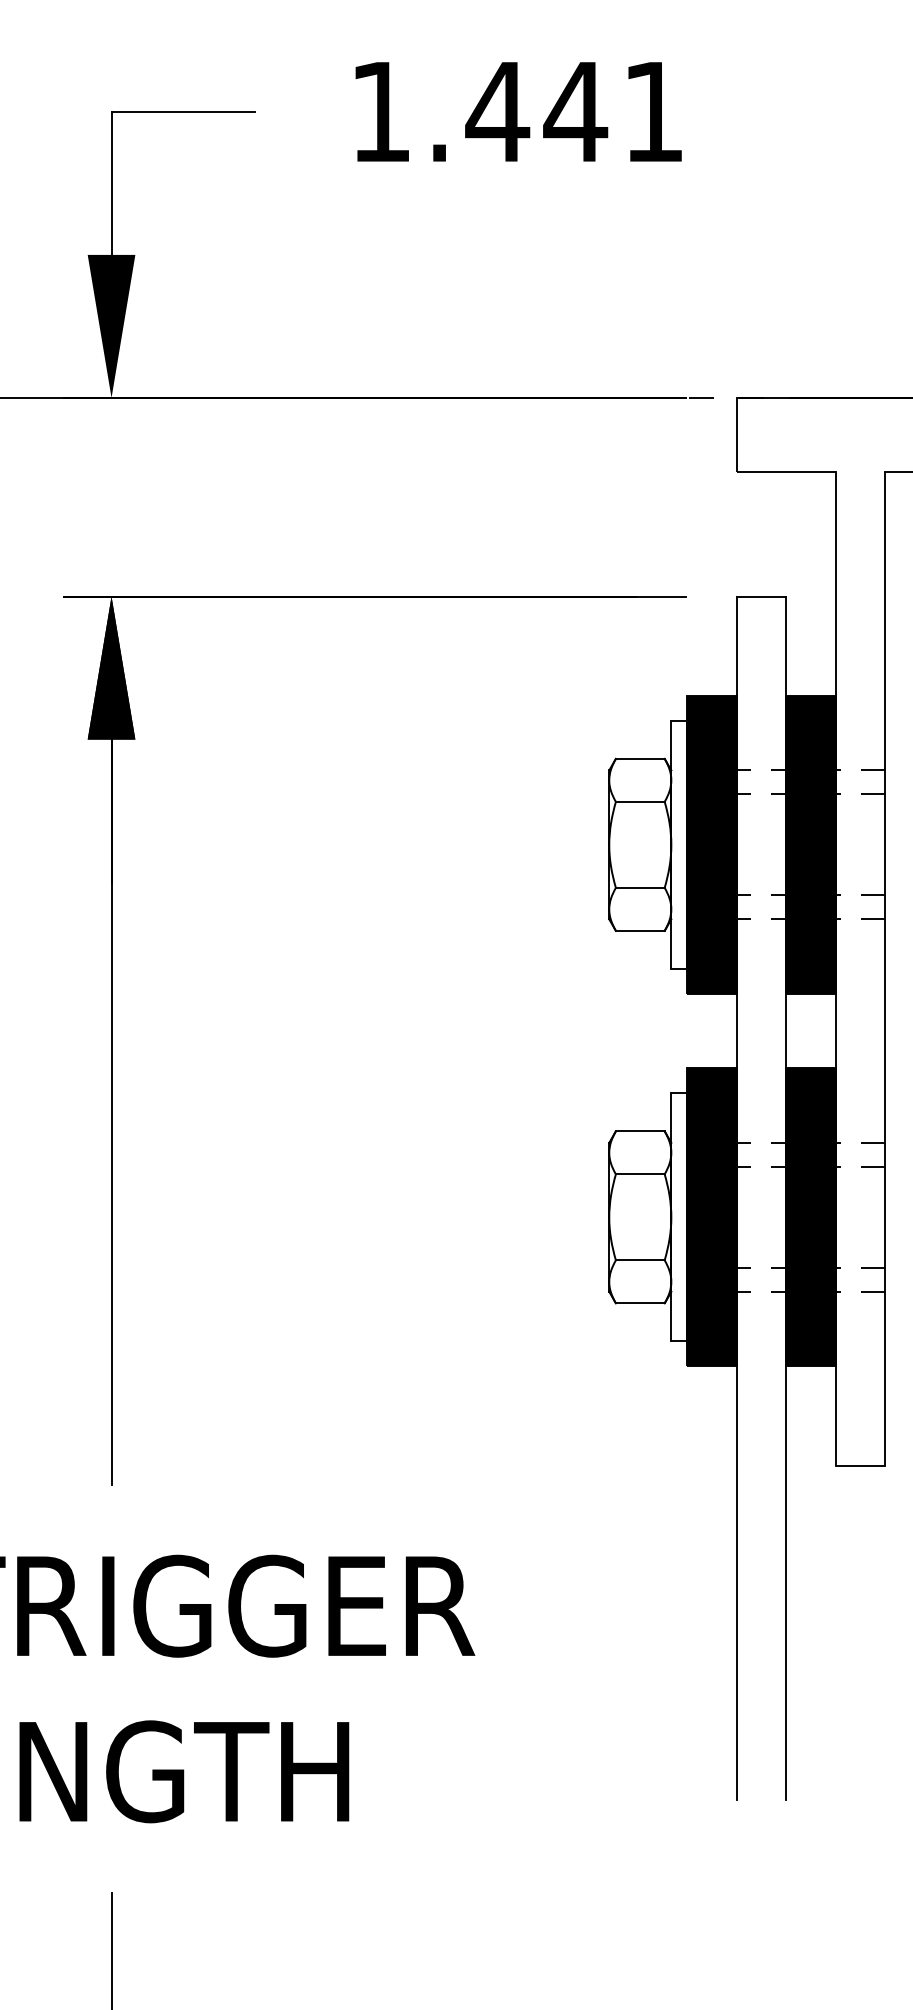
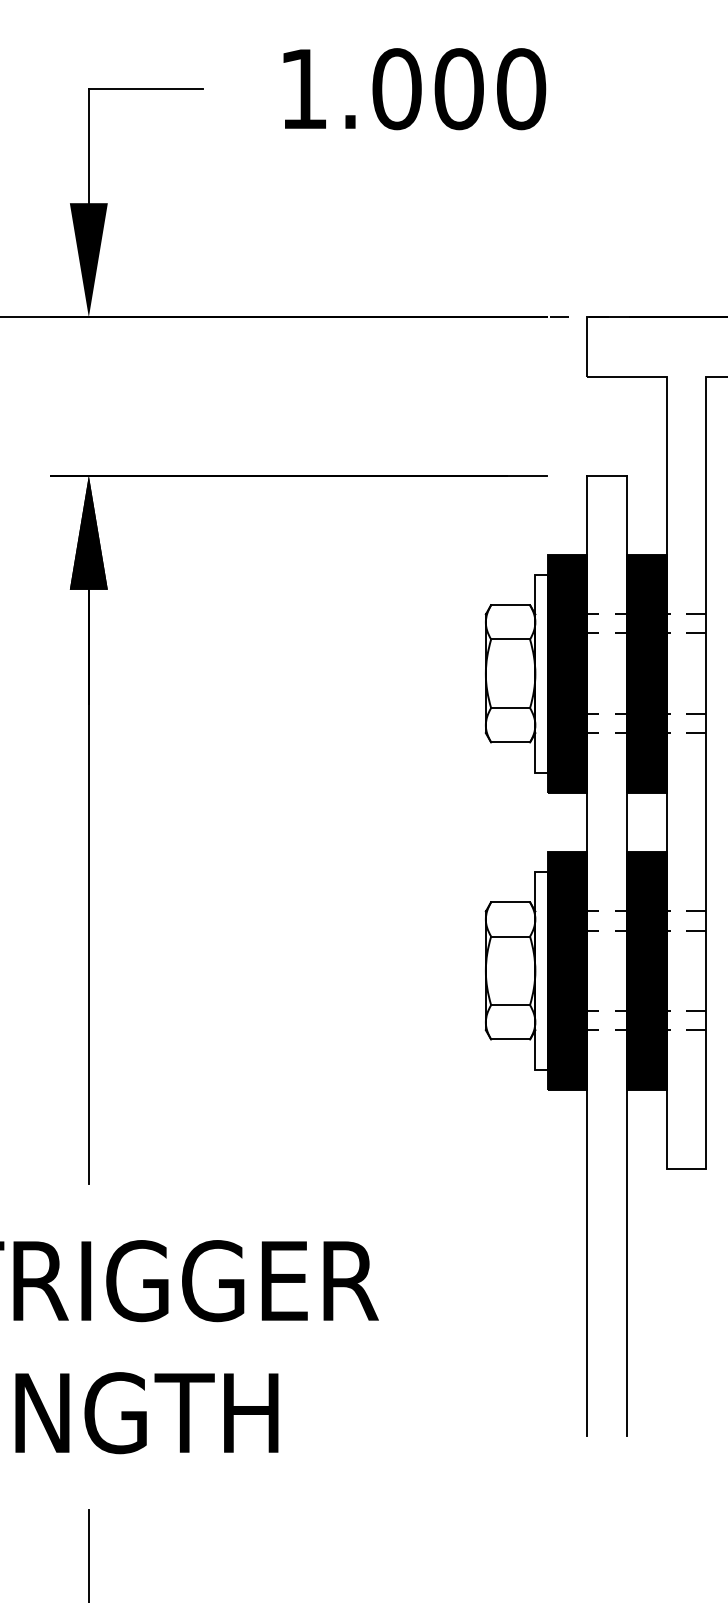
text: (574, 112) -> (458, 89), 1.441 -> 1.000

